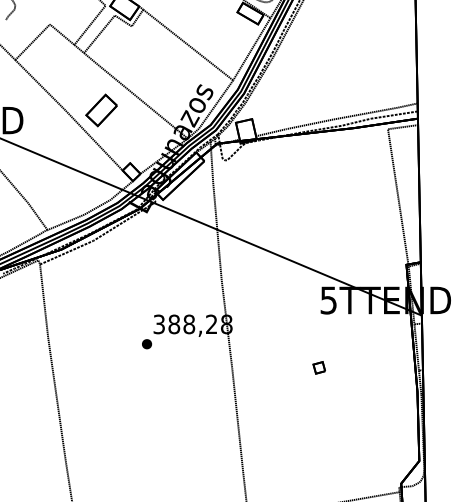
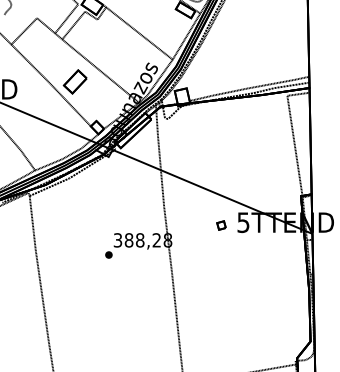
part: (319, 367) -> (221, 225), moved

